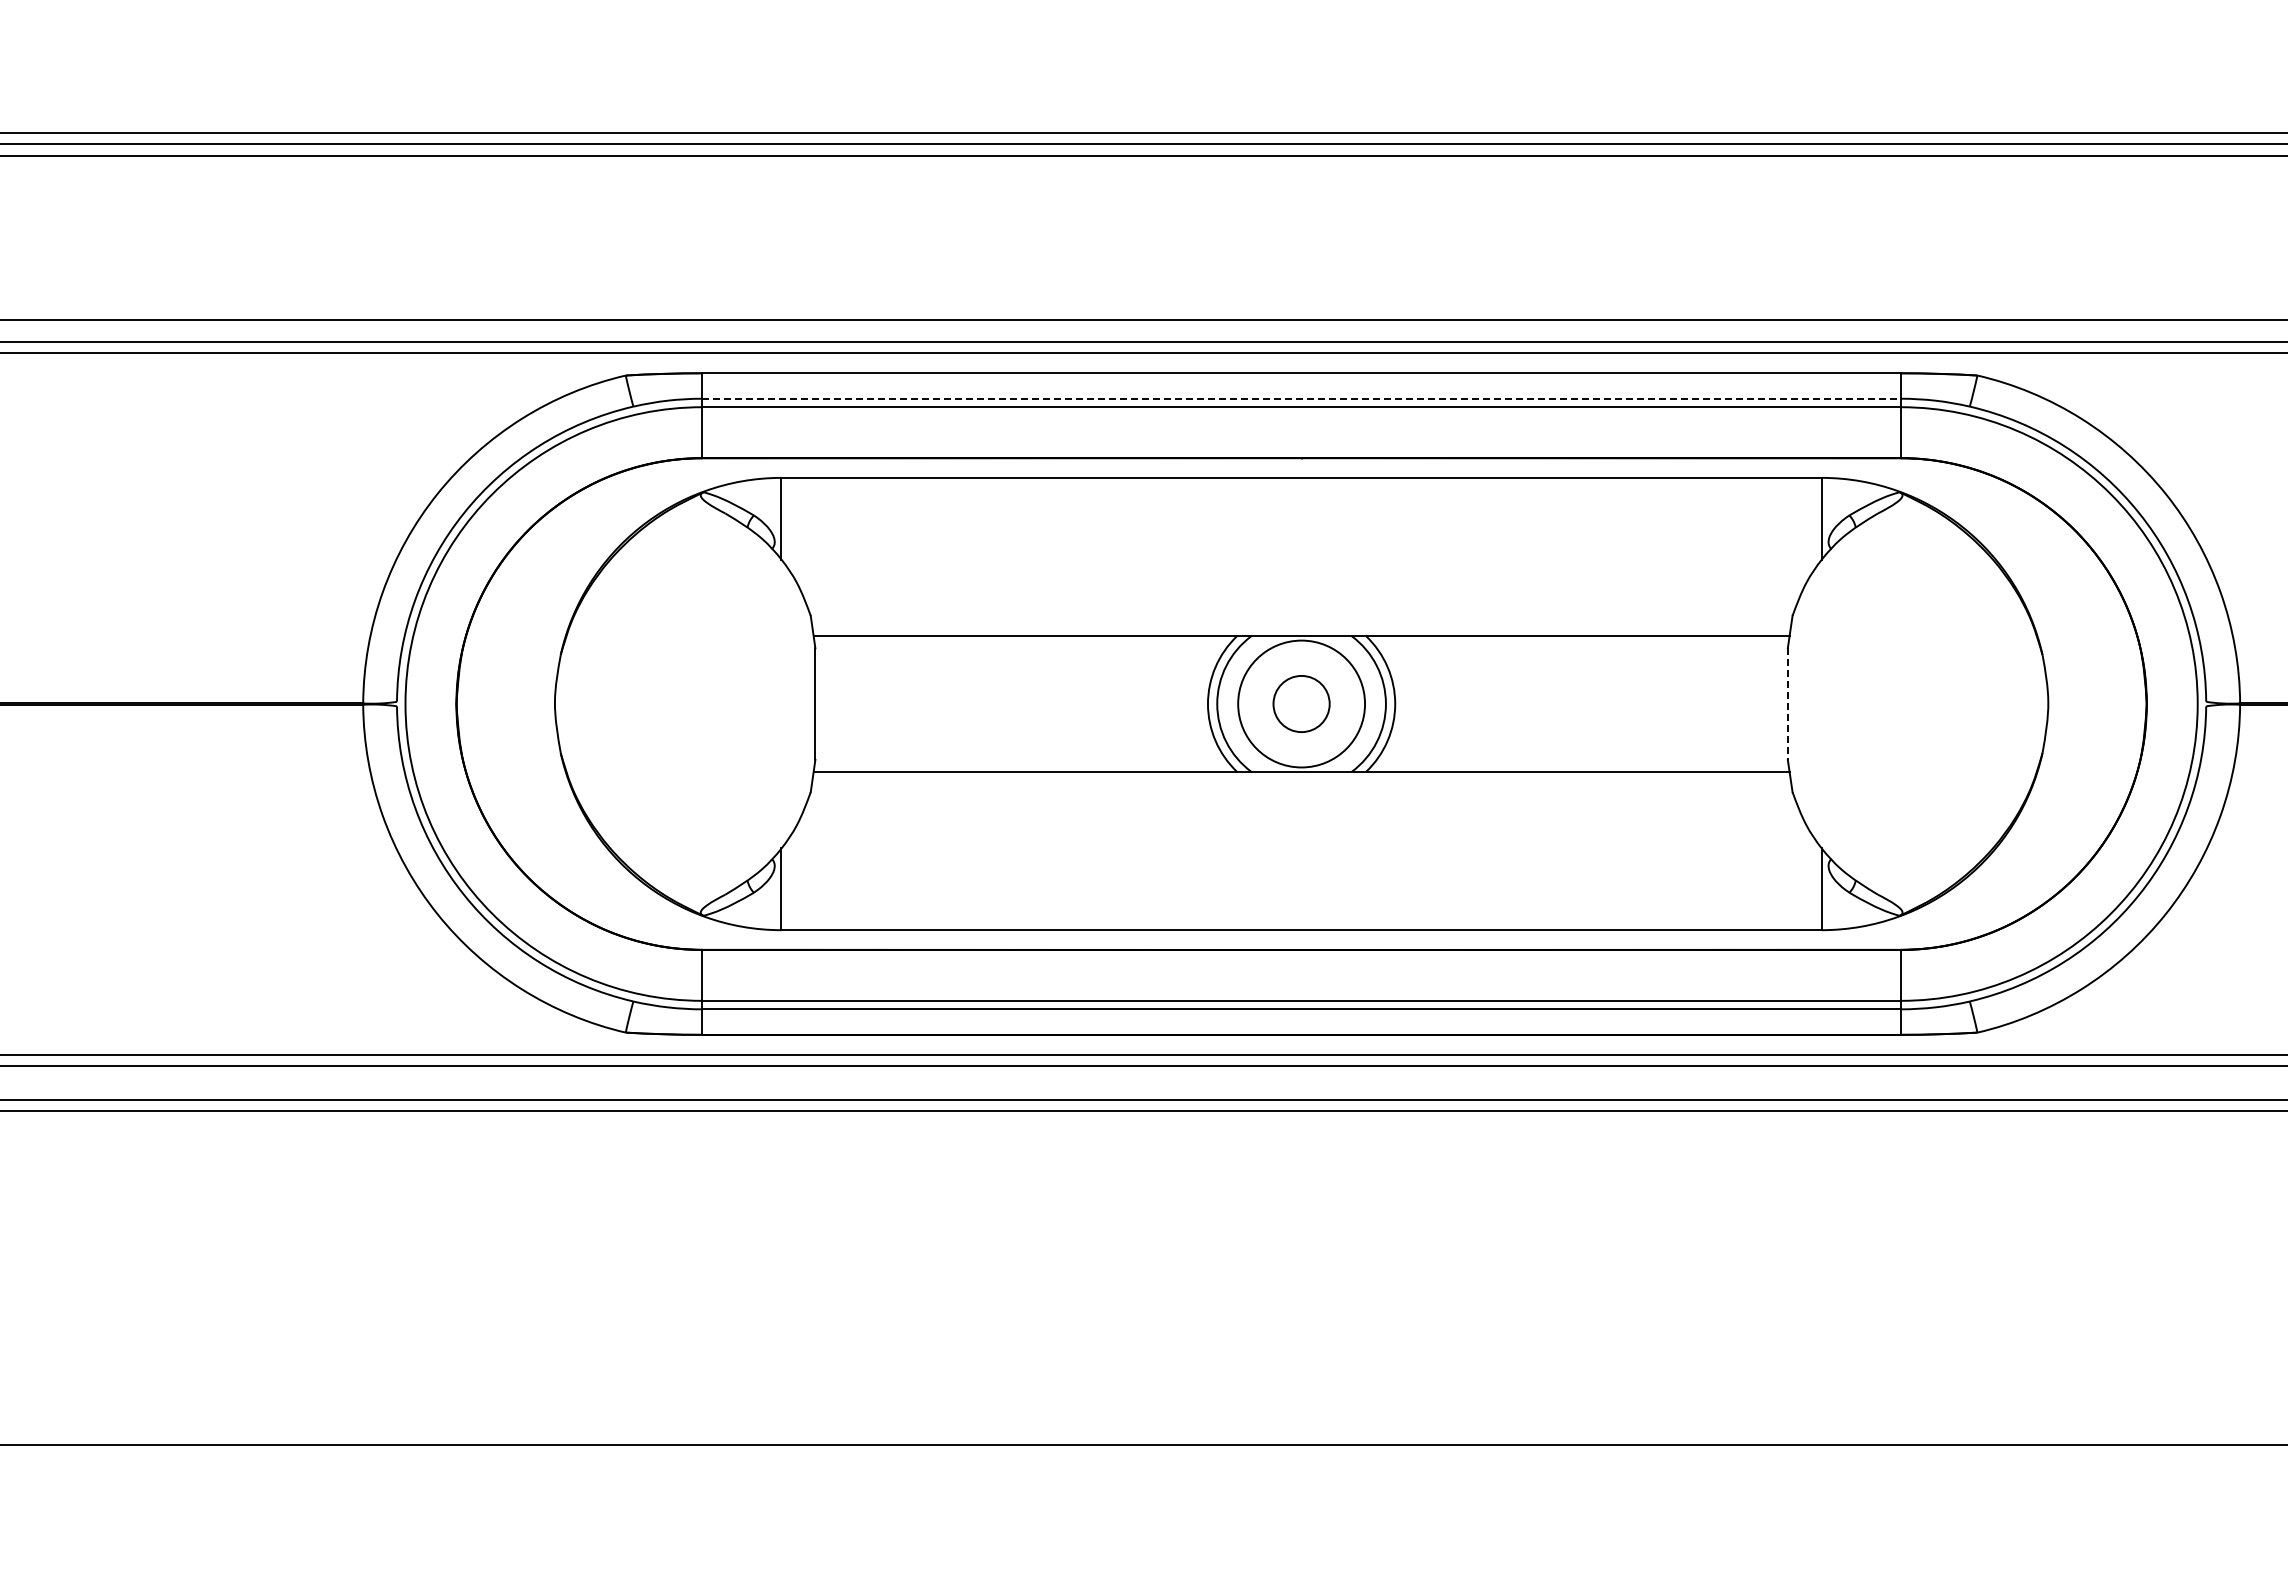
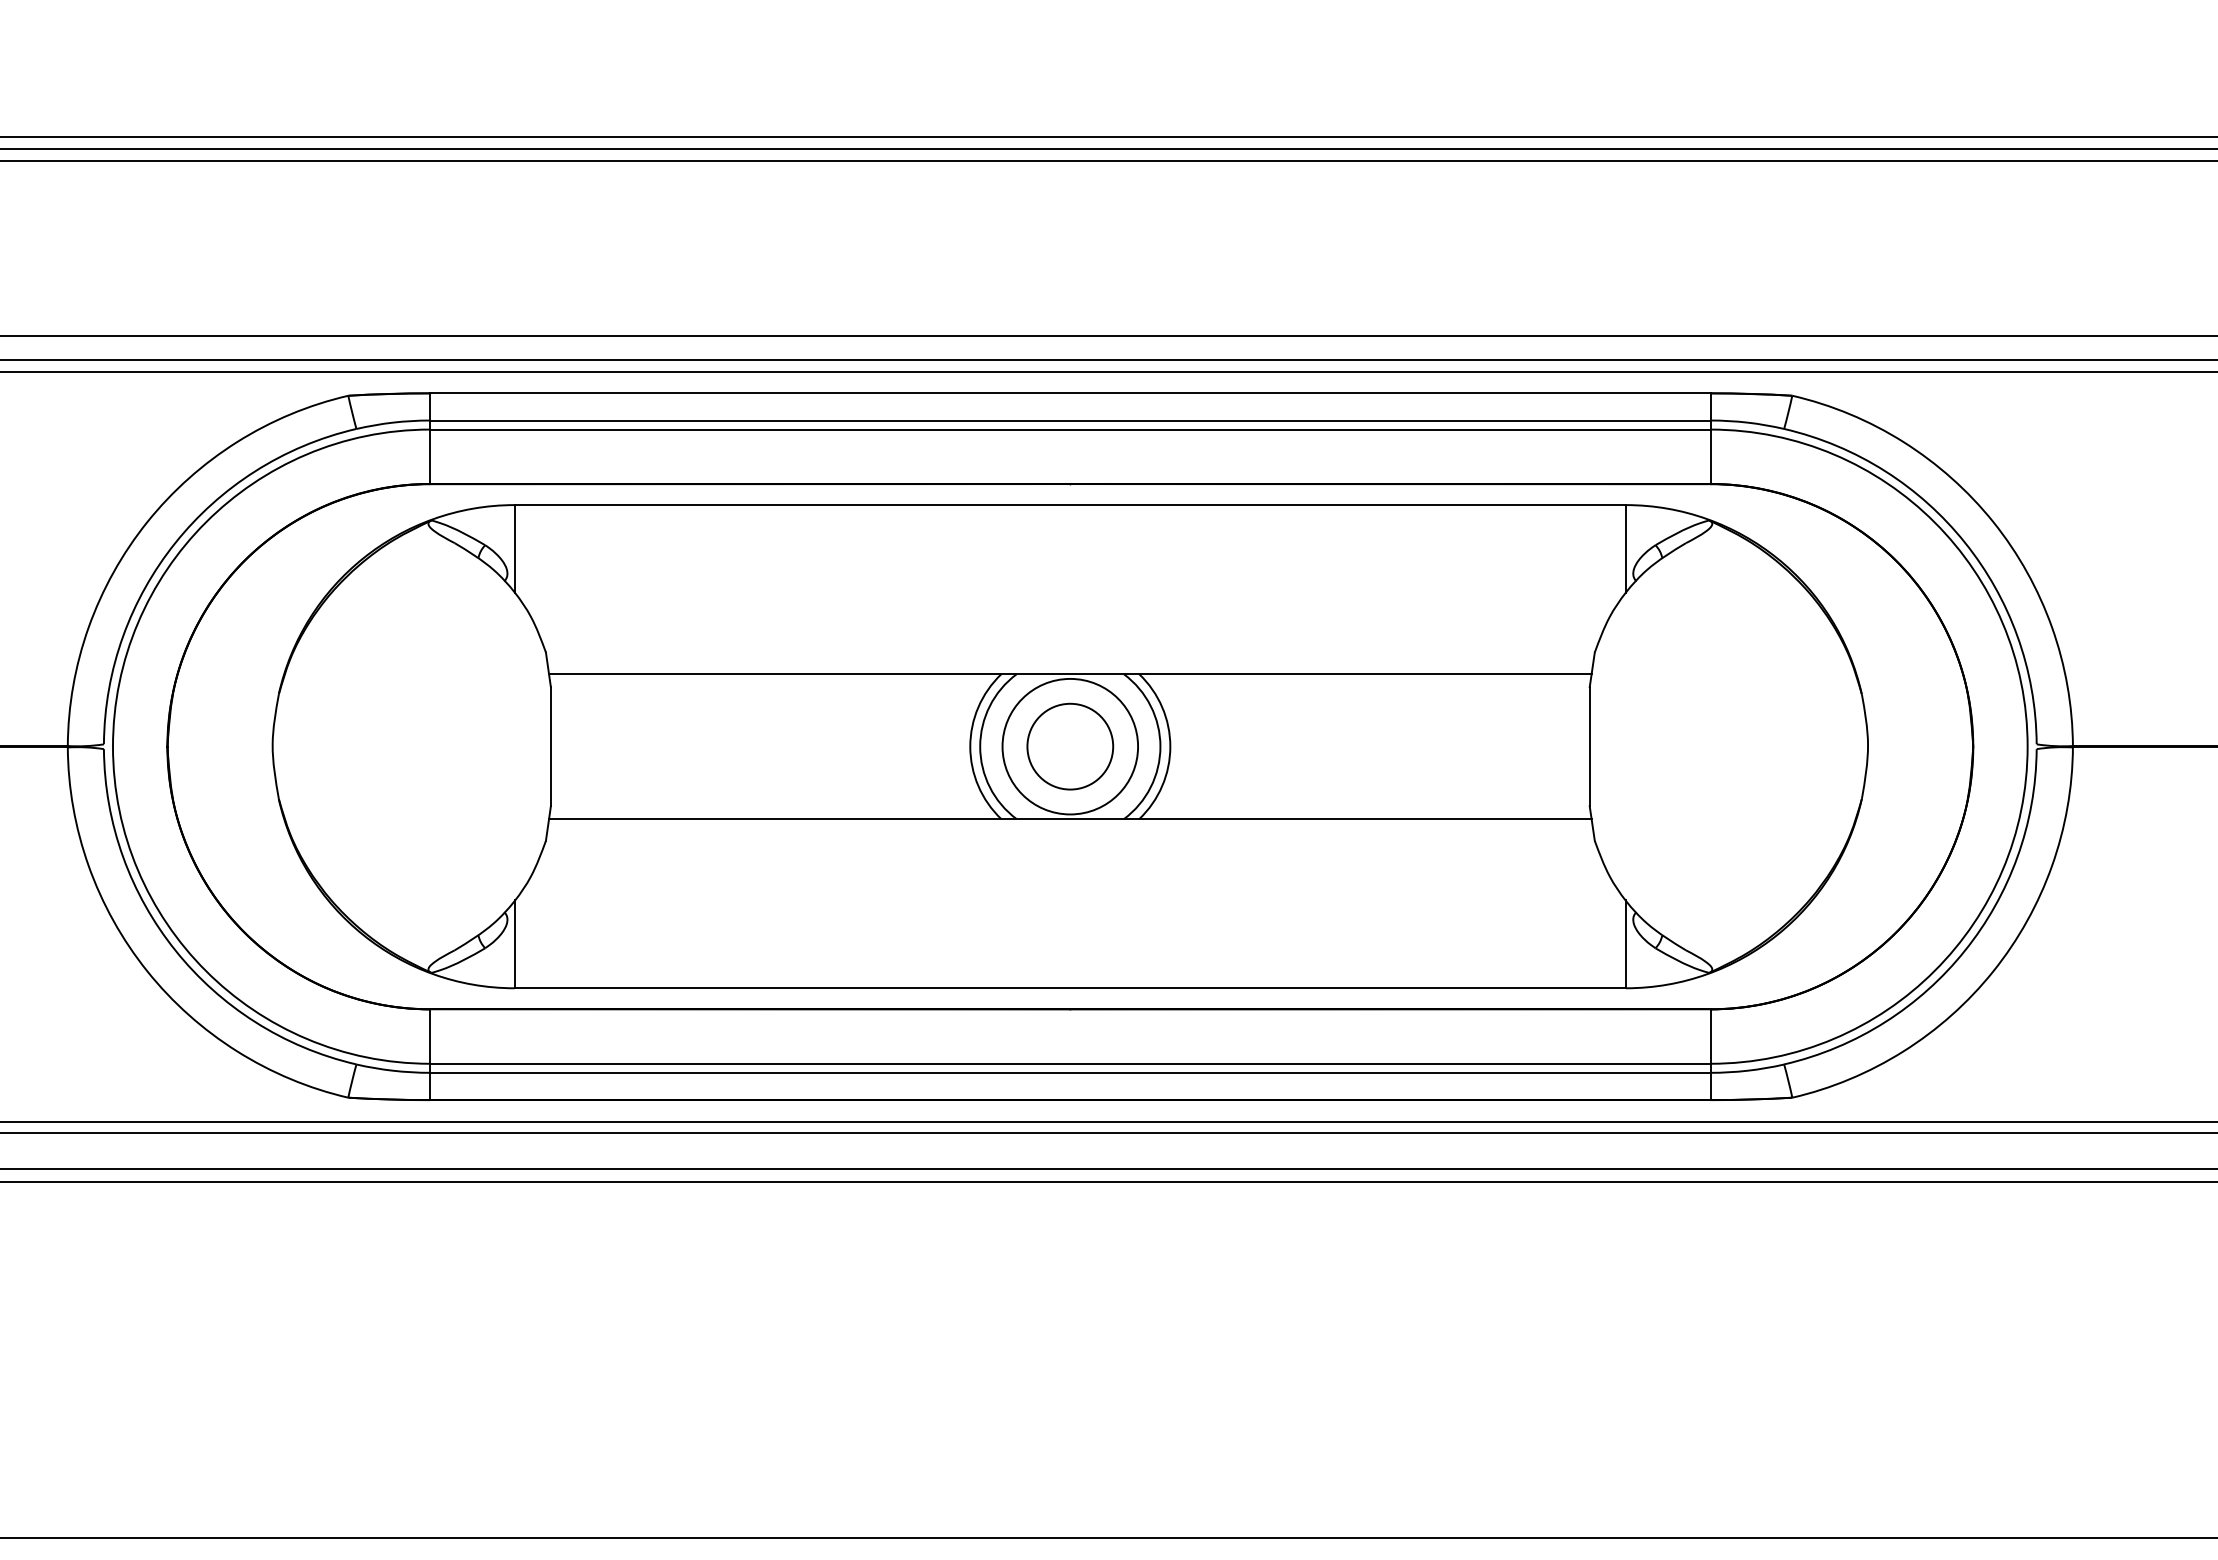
line: (1302, 398) -> (1071, 420), dashed -> solid
circle: (1301, 703) -> (1070, 746), size x1.43
line: (1787, 704) -> (1589, 747), dashed -> solid

